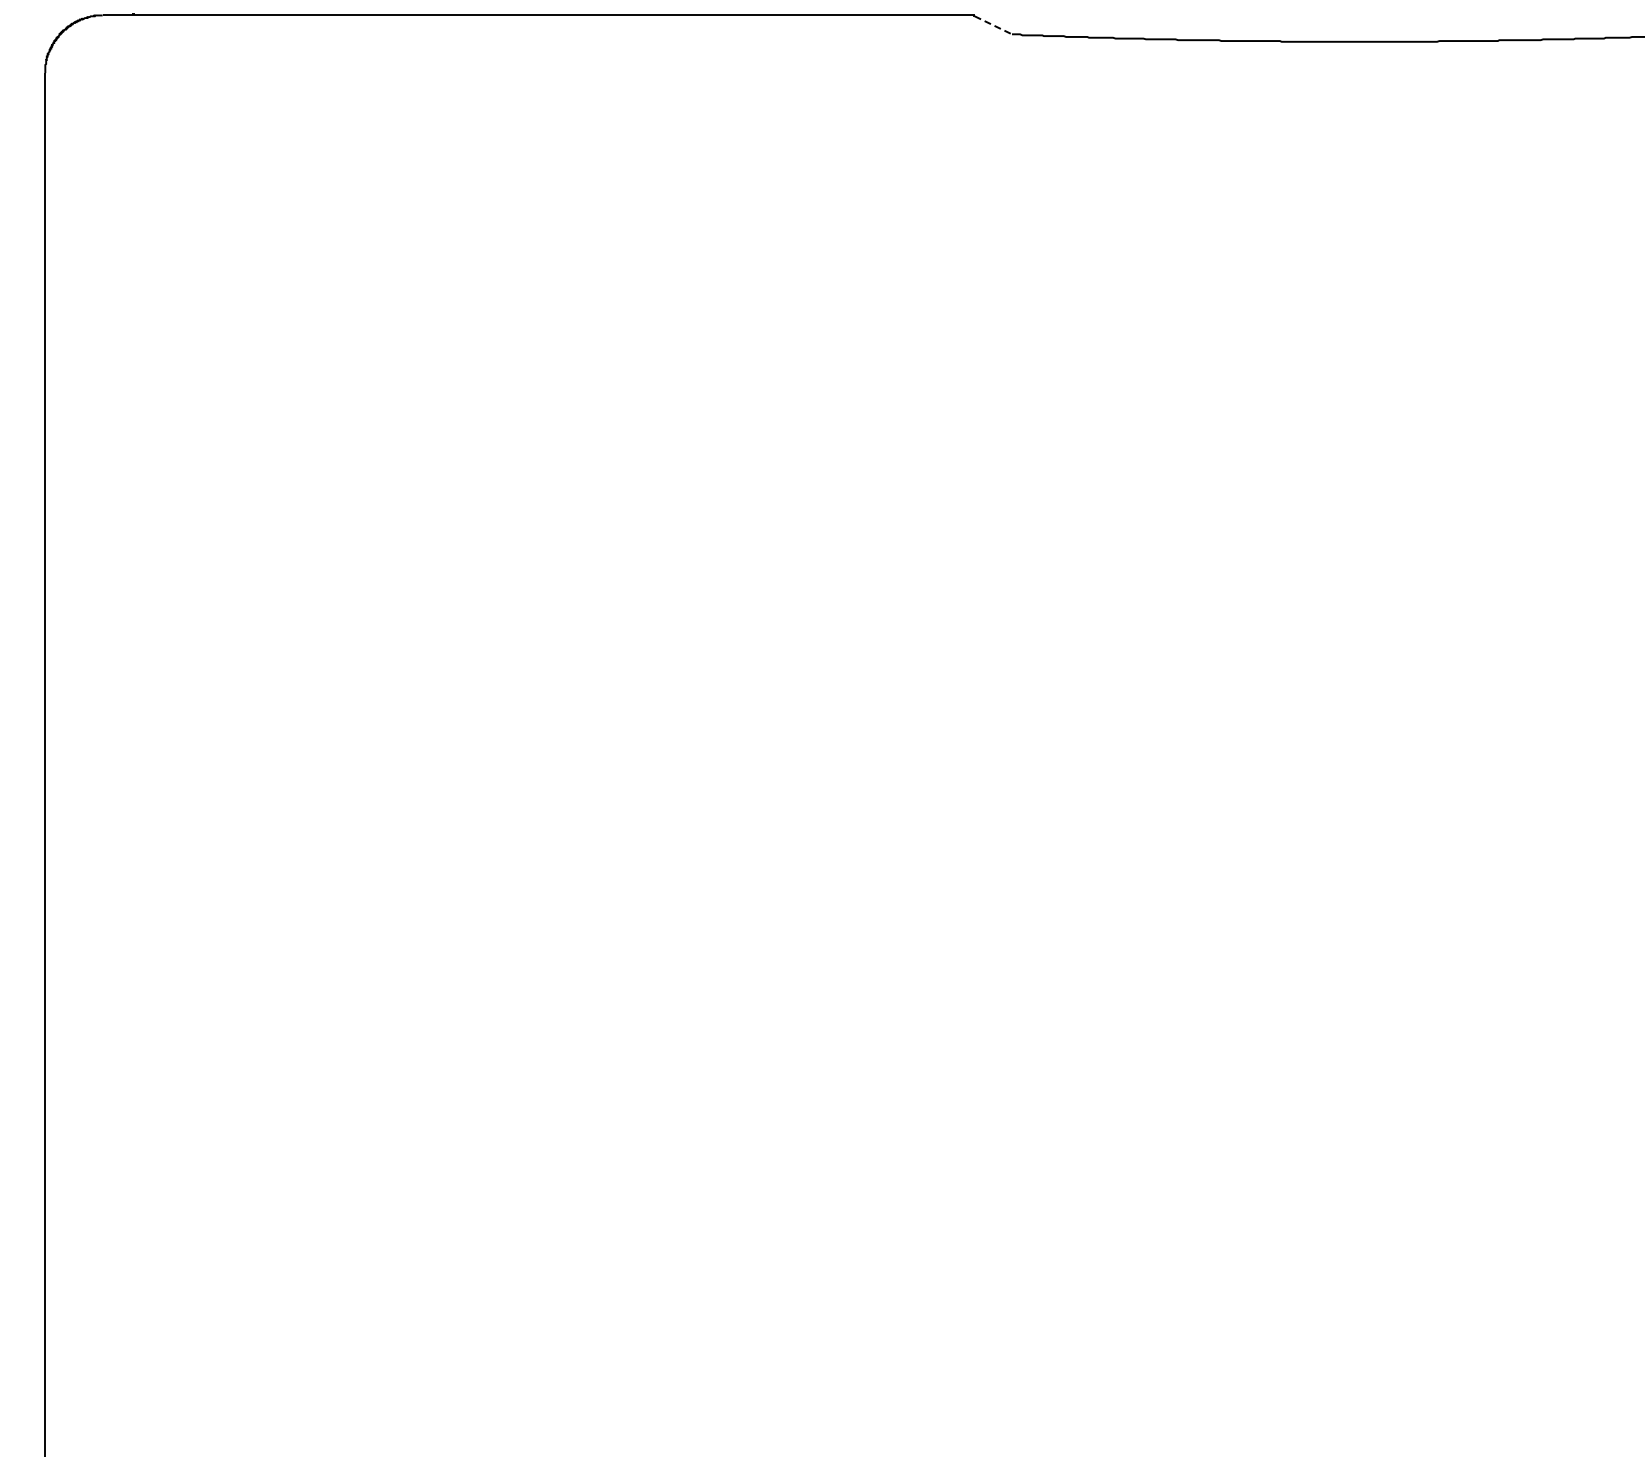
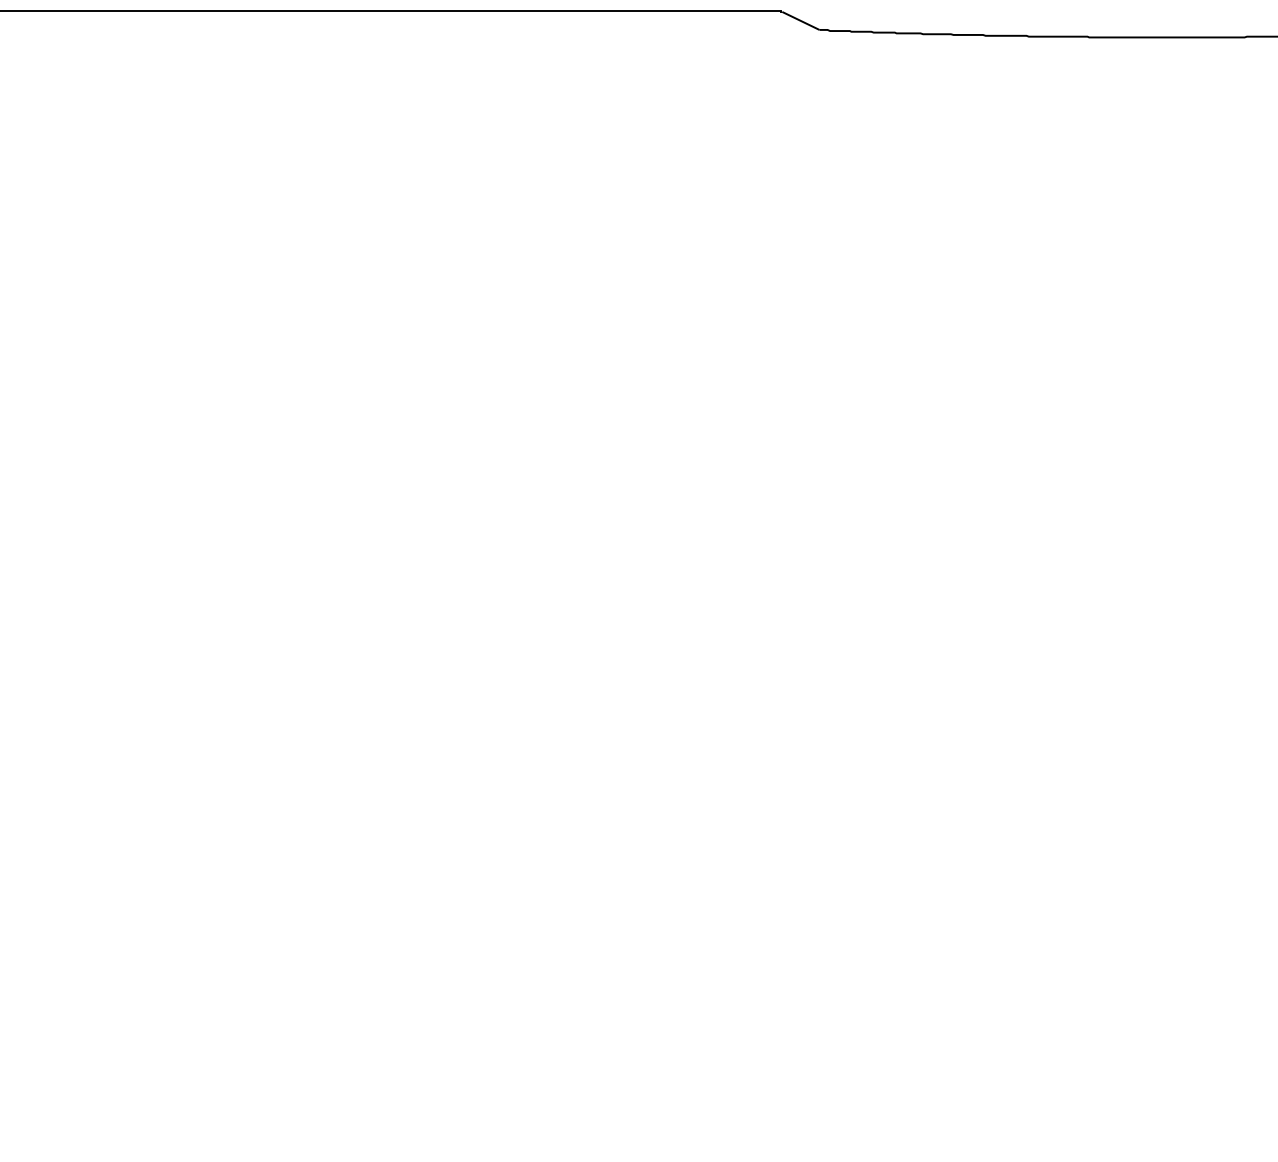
line: (993, 25) -> (801, 21), dashed -> solid

